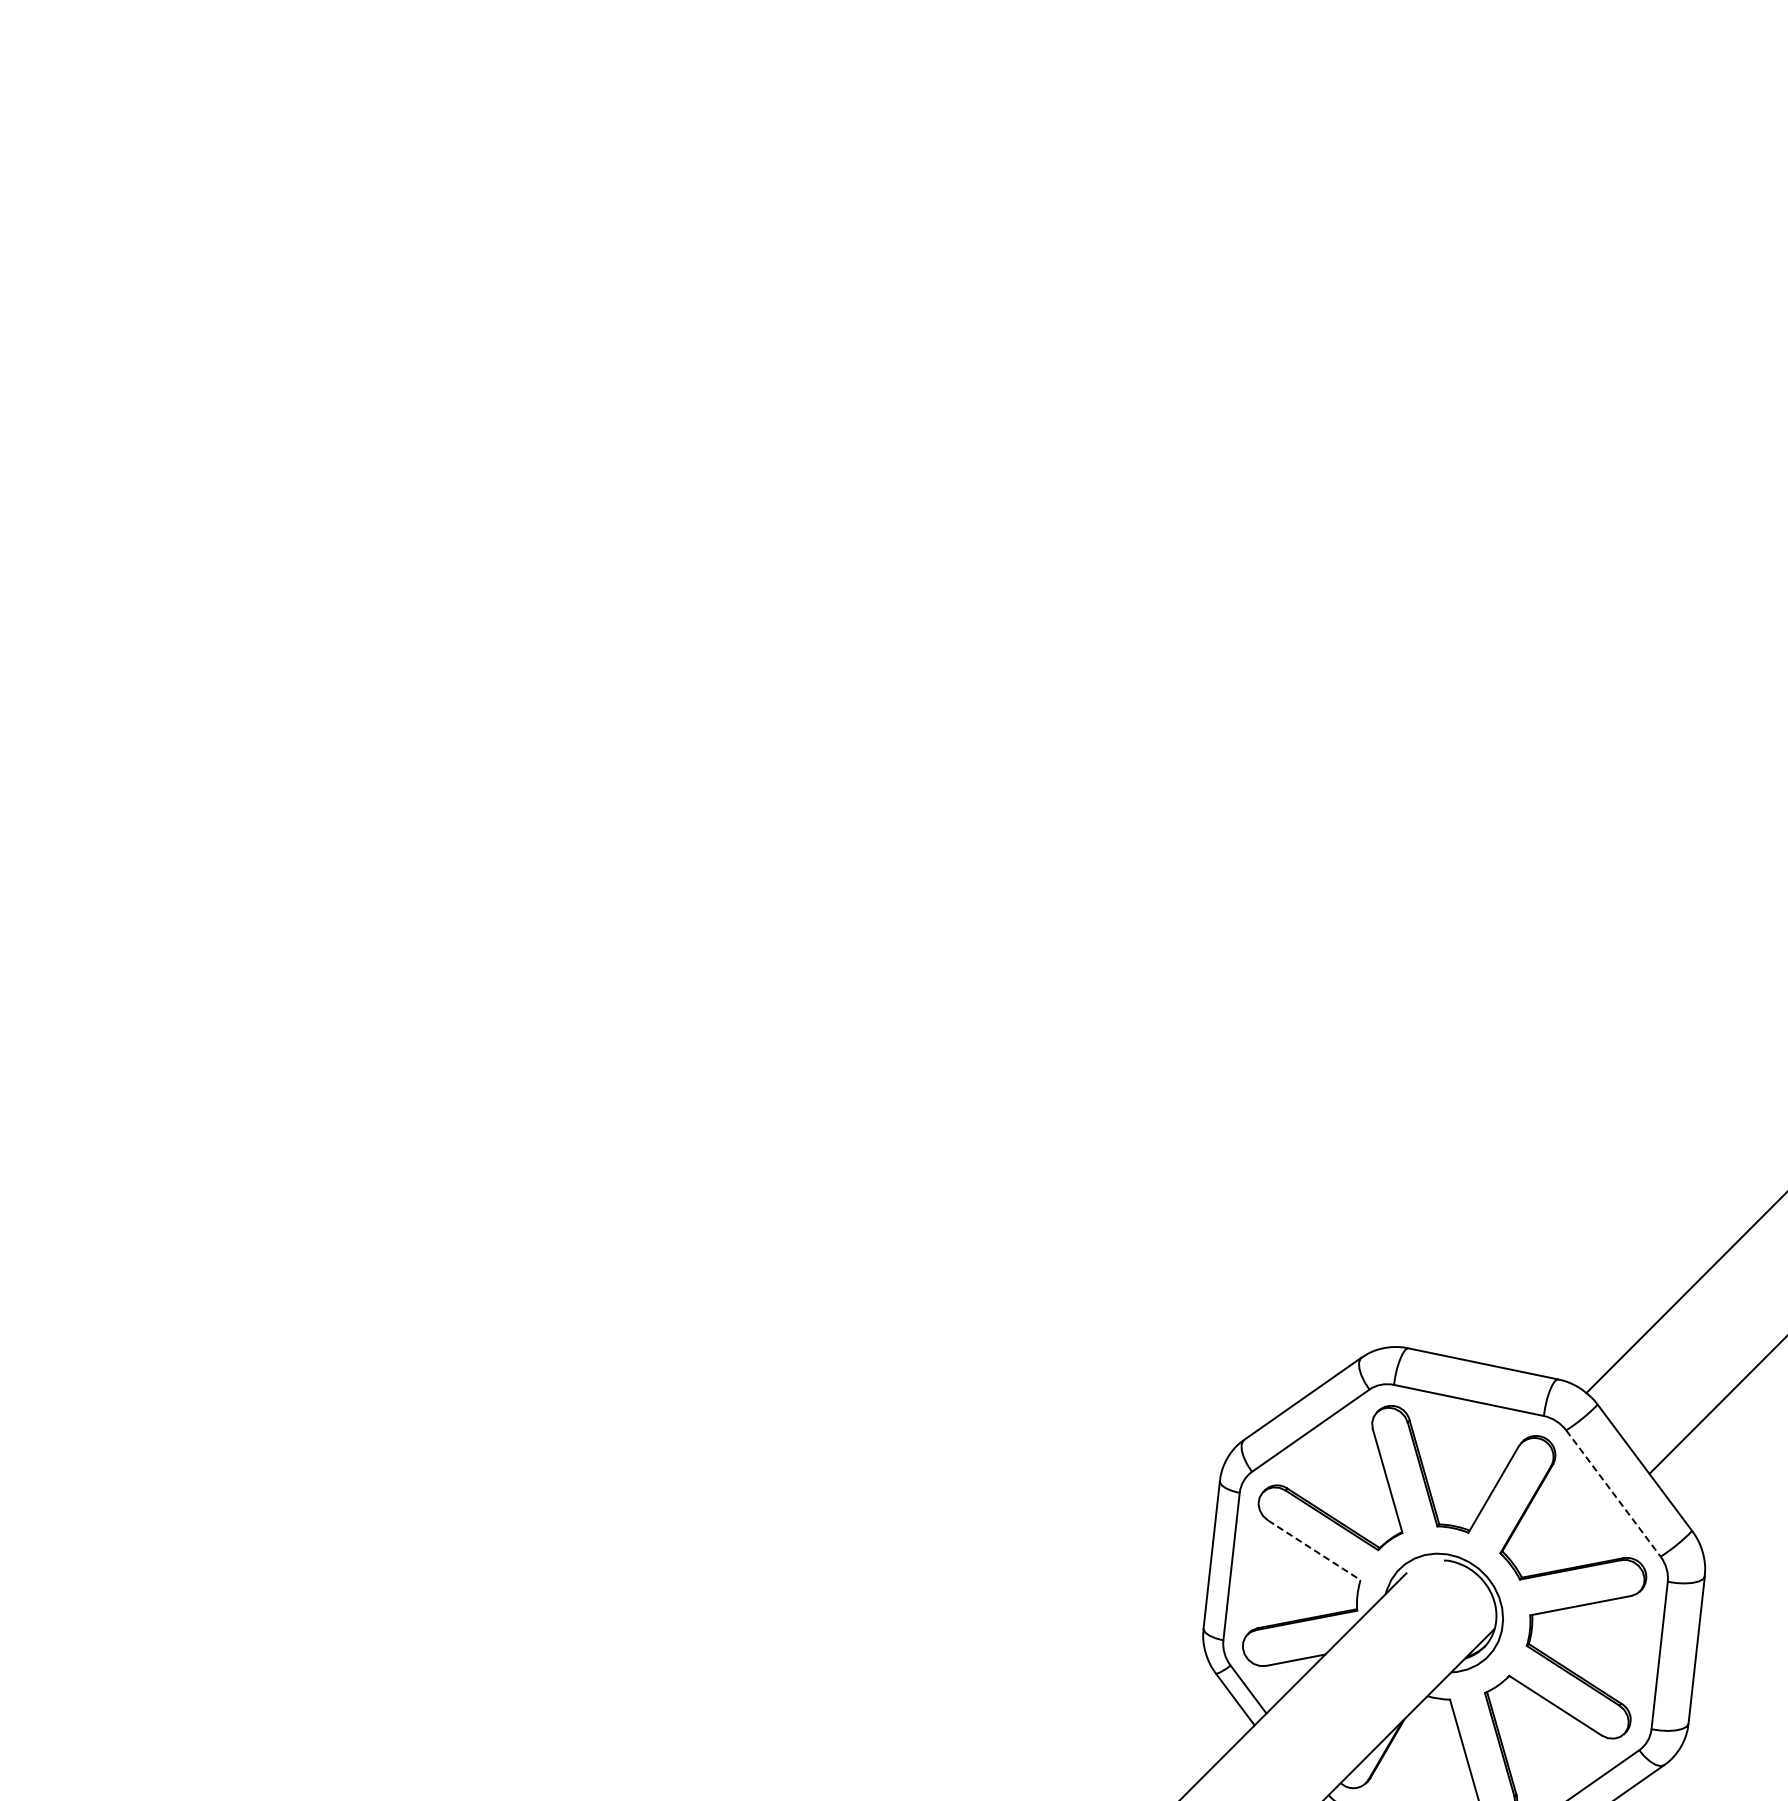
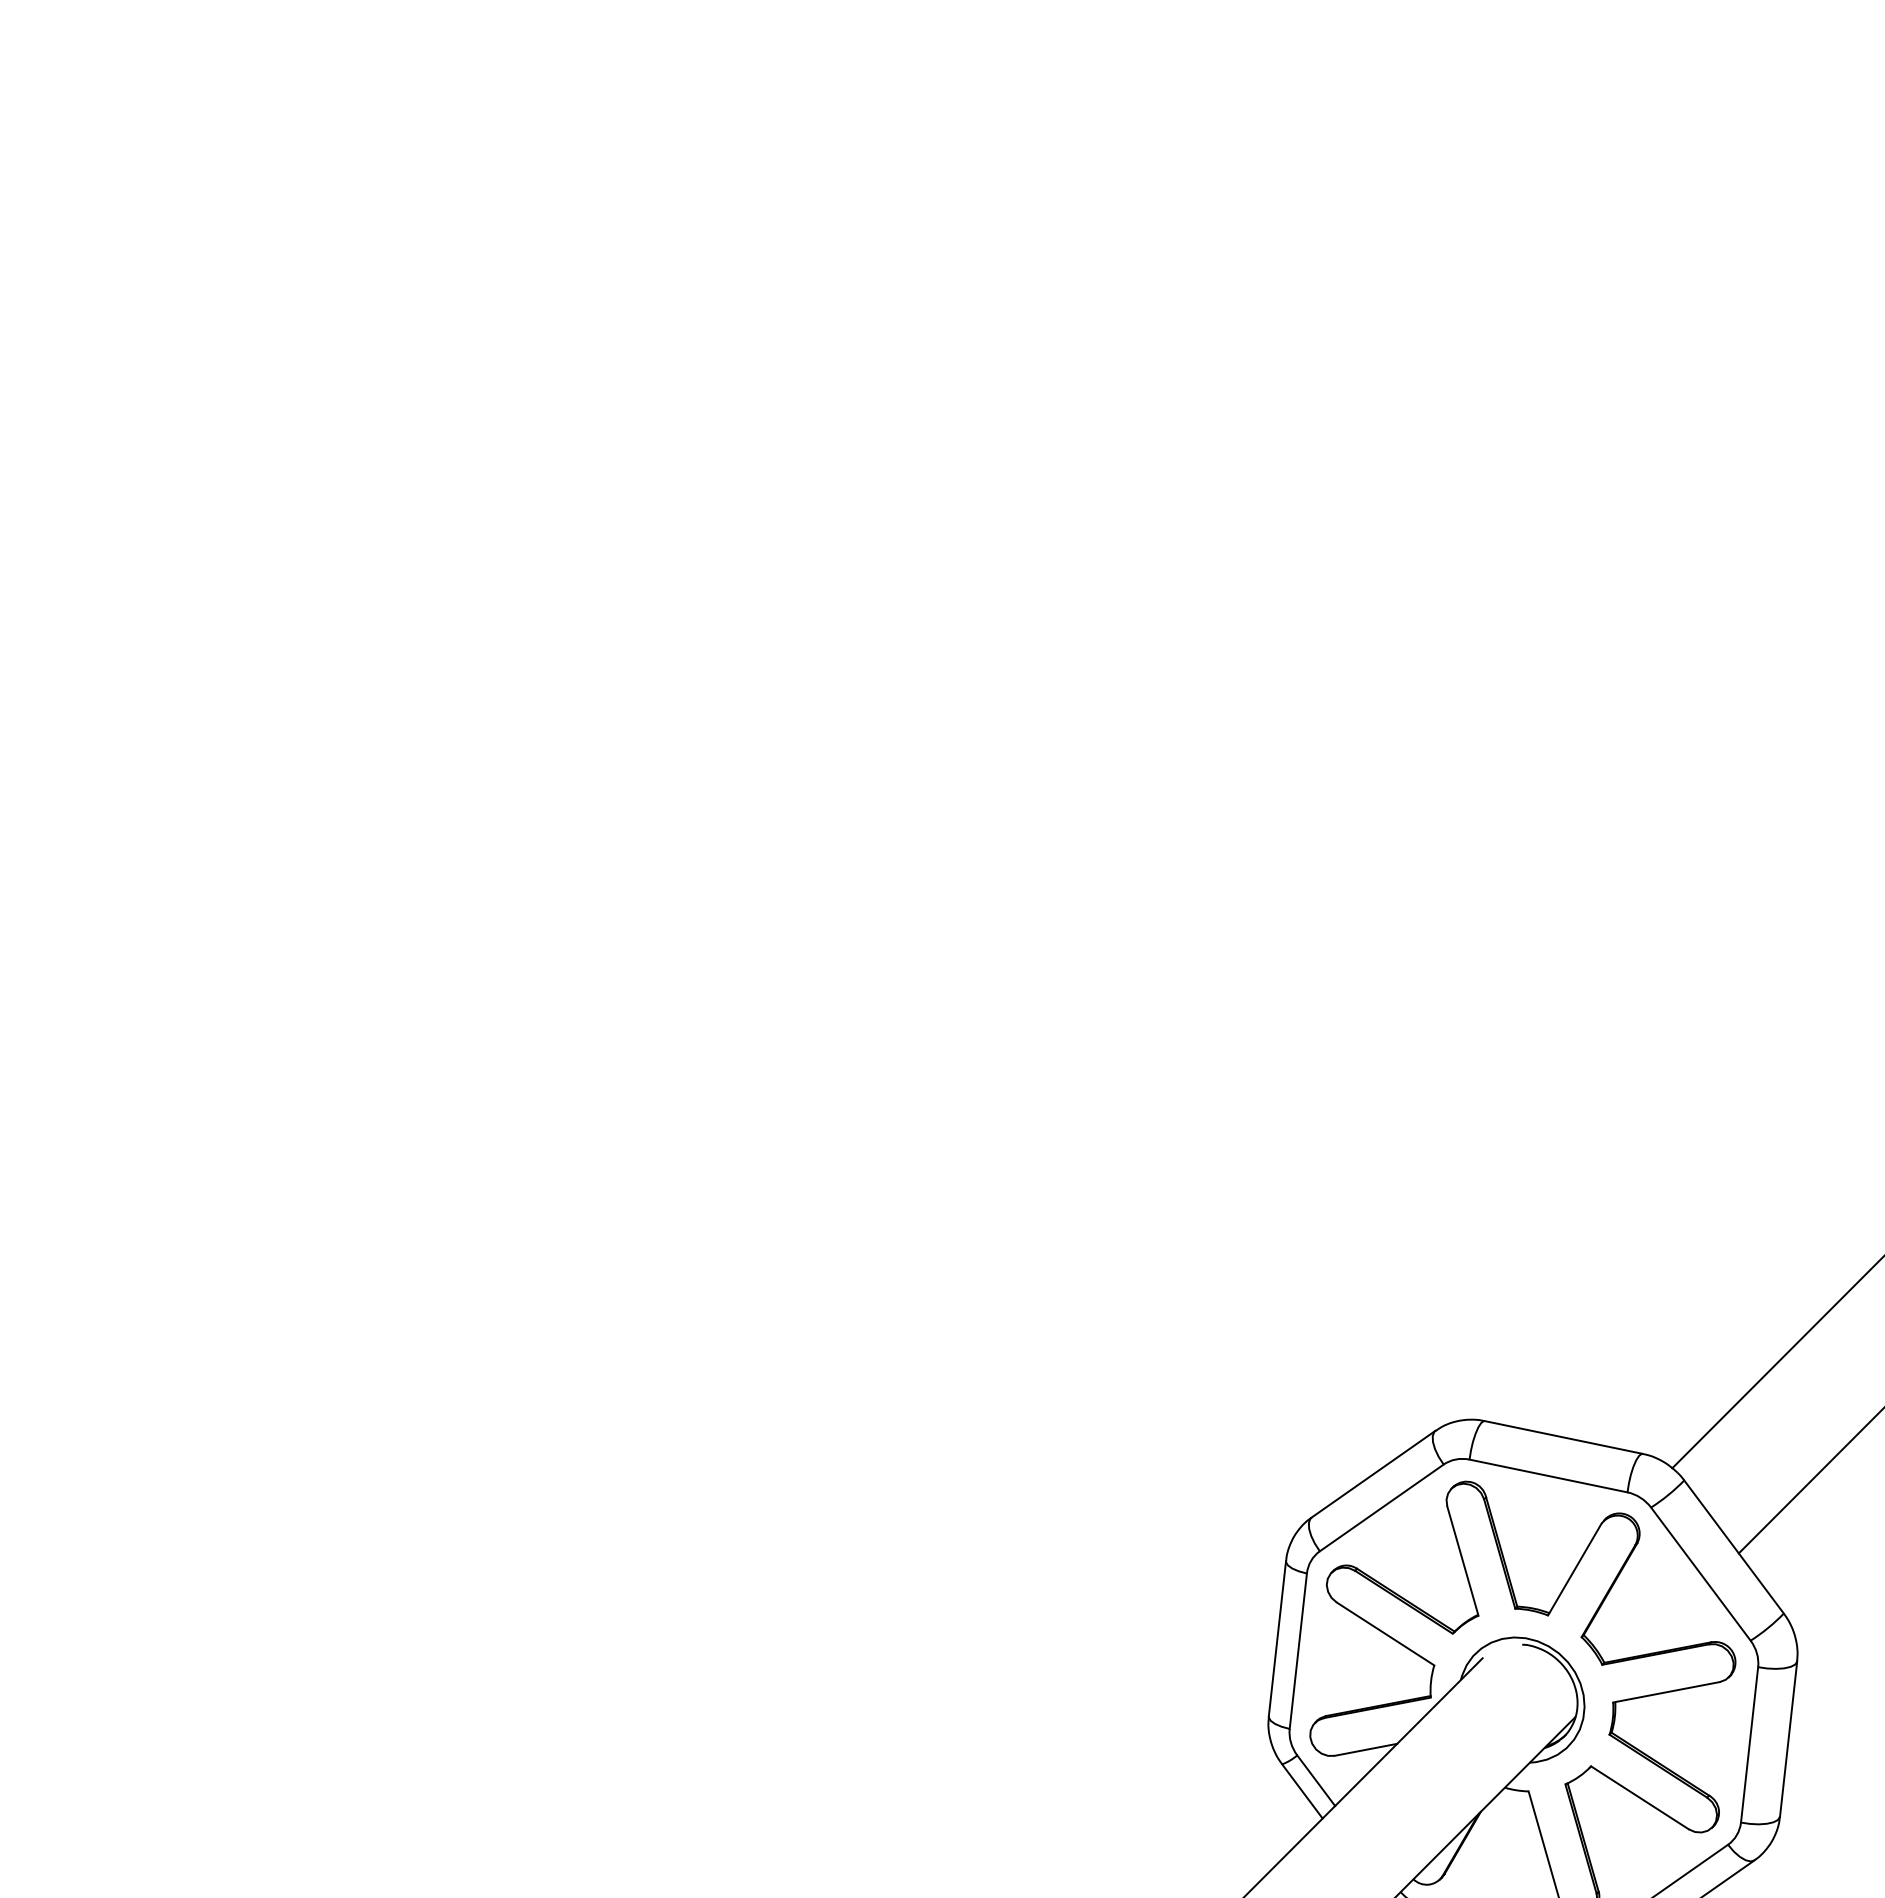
line: (1613, 1493) -> (1700, 1574), dashed -> solid
line: (1314, 1550) -> (1385, 1634), dashed -> solid

